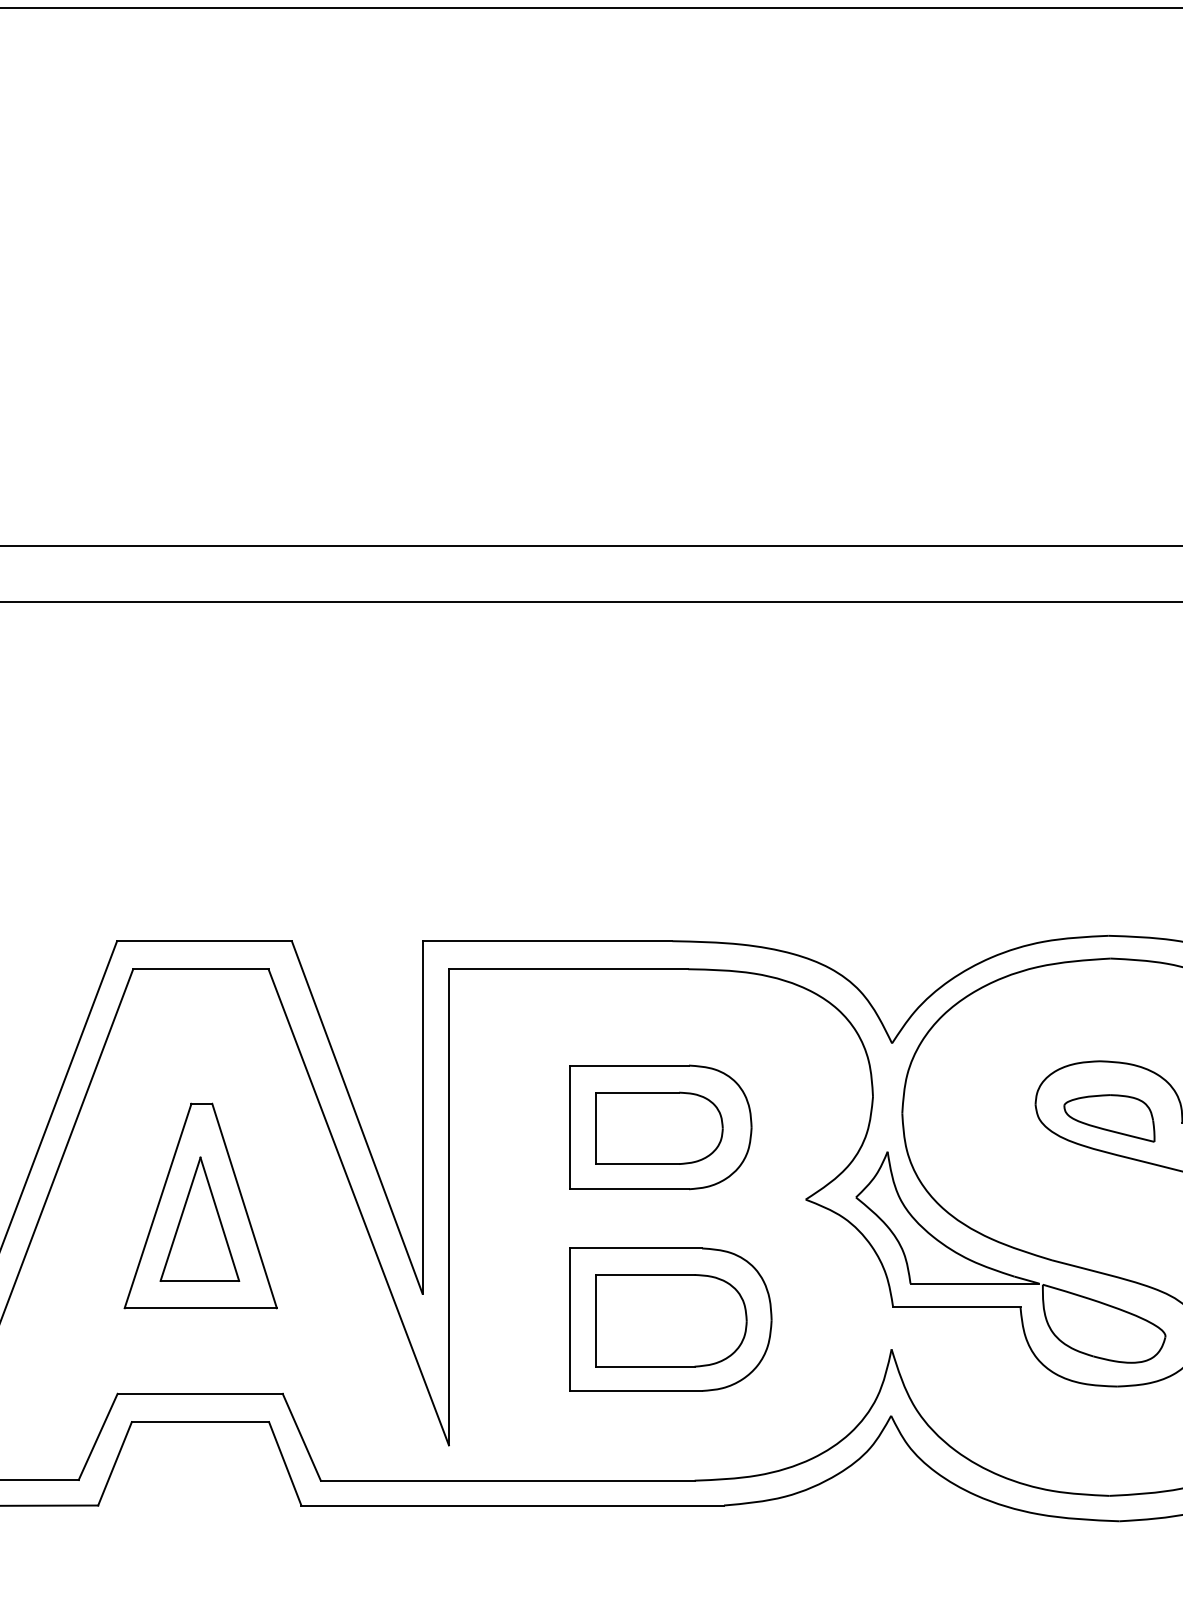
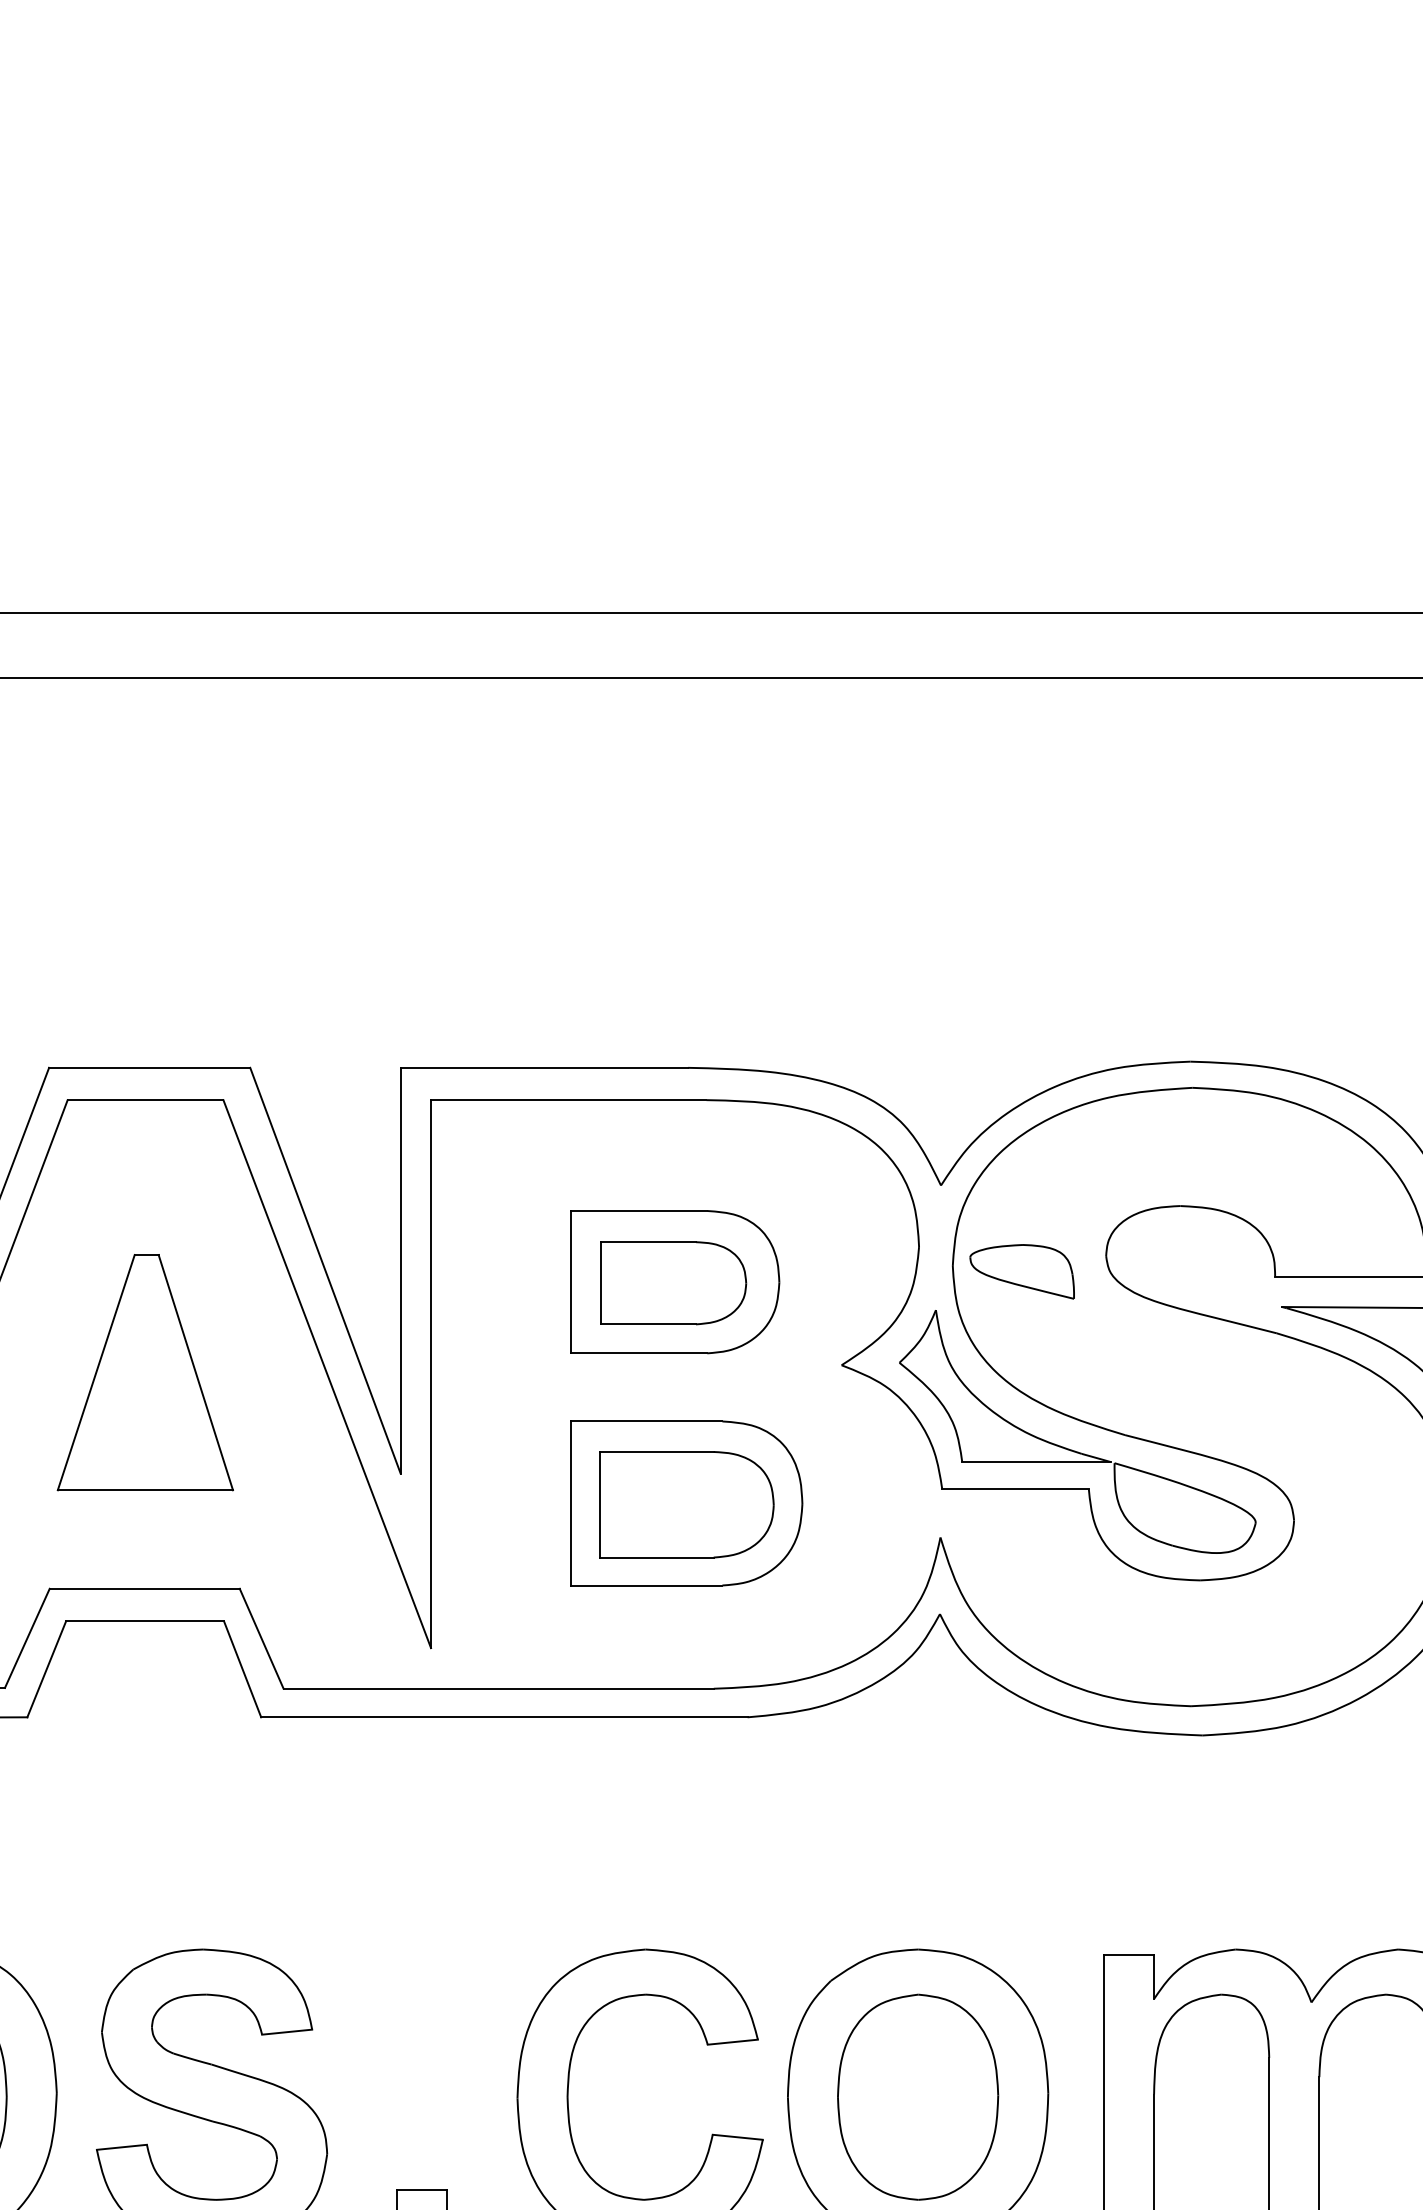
part: (1108, 1118) -> (1021, 1271), moved
part: (199, 1218) -> (144, 1387), removed

